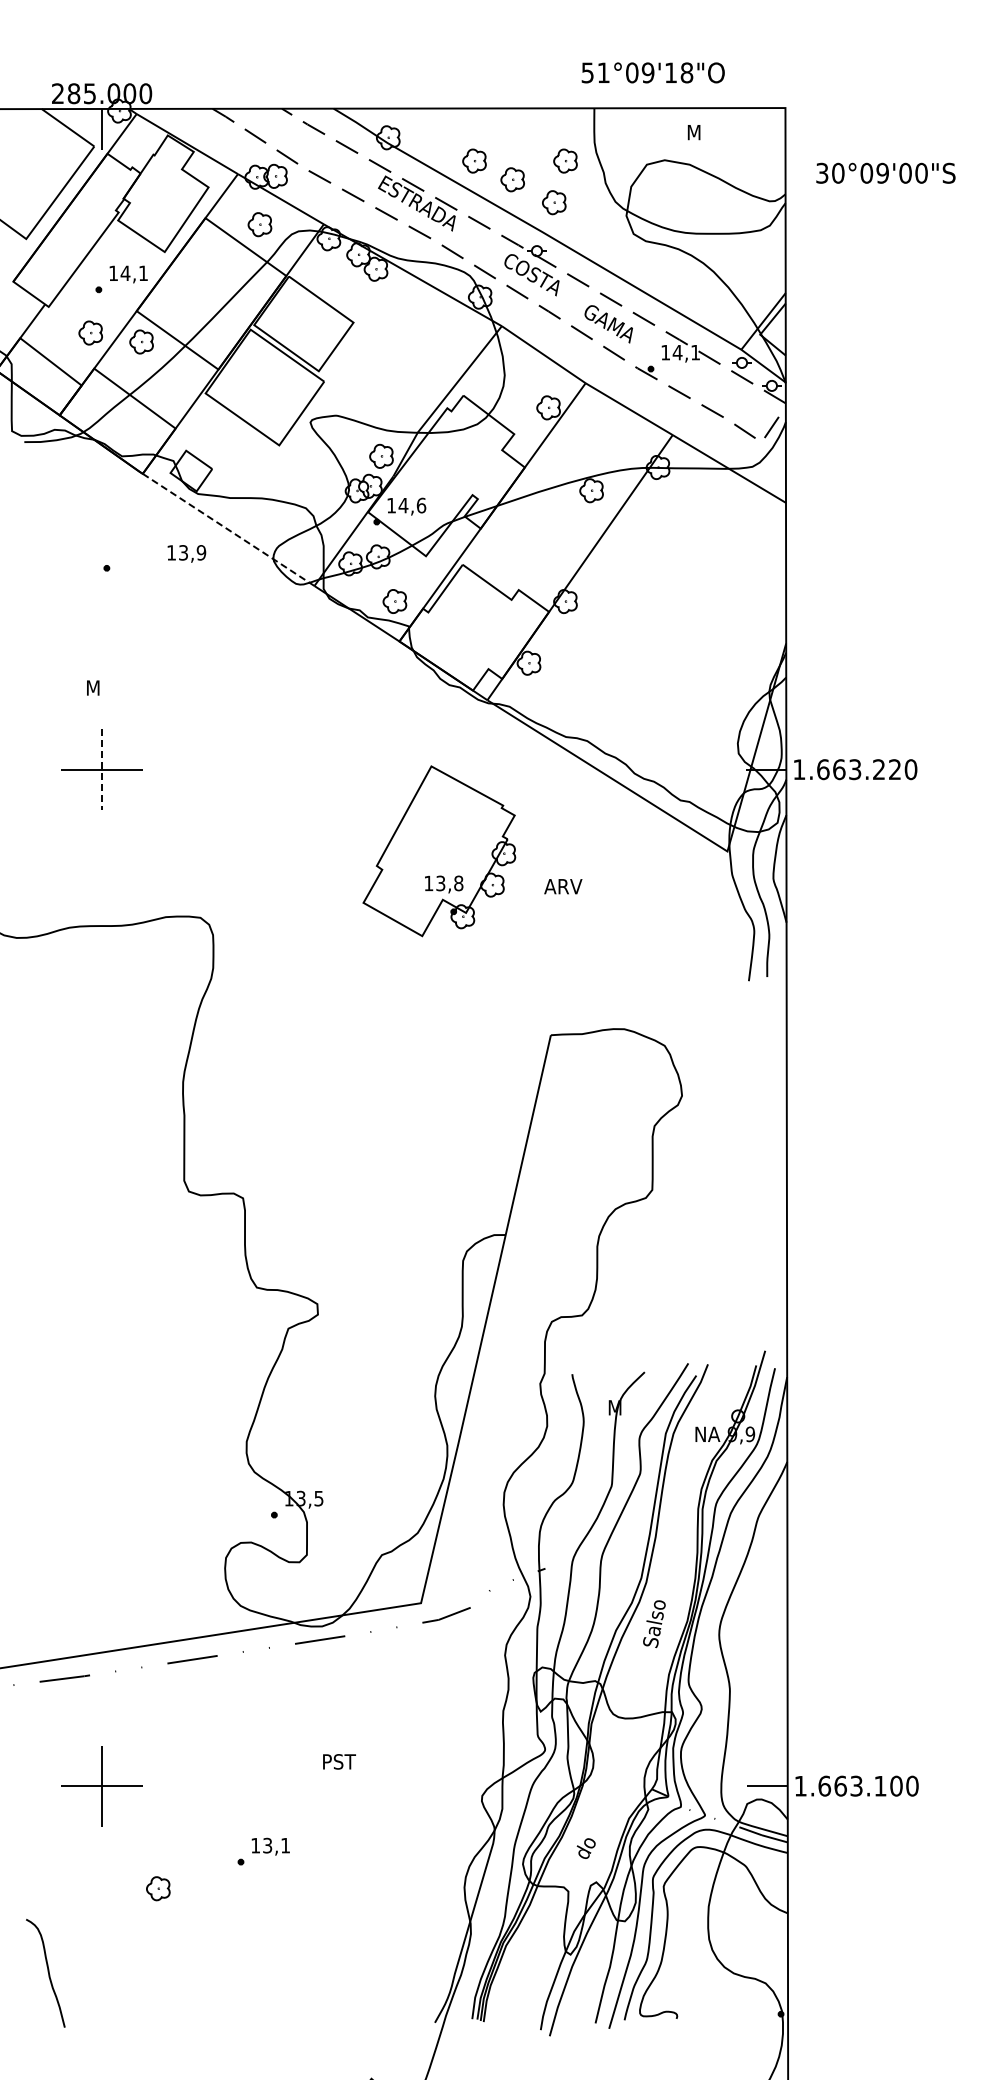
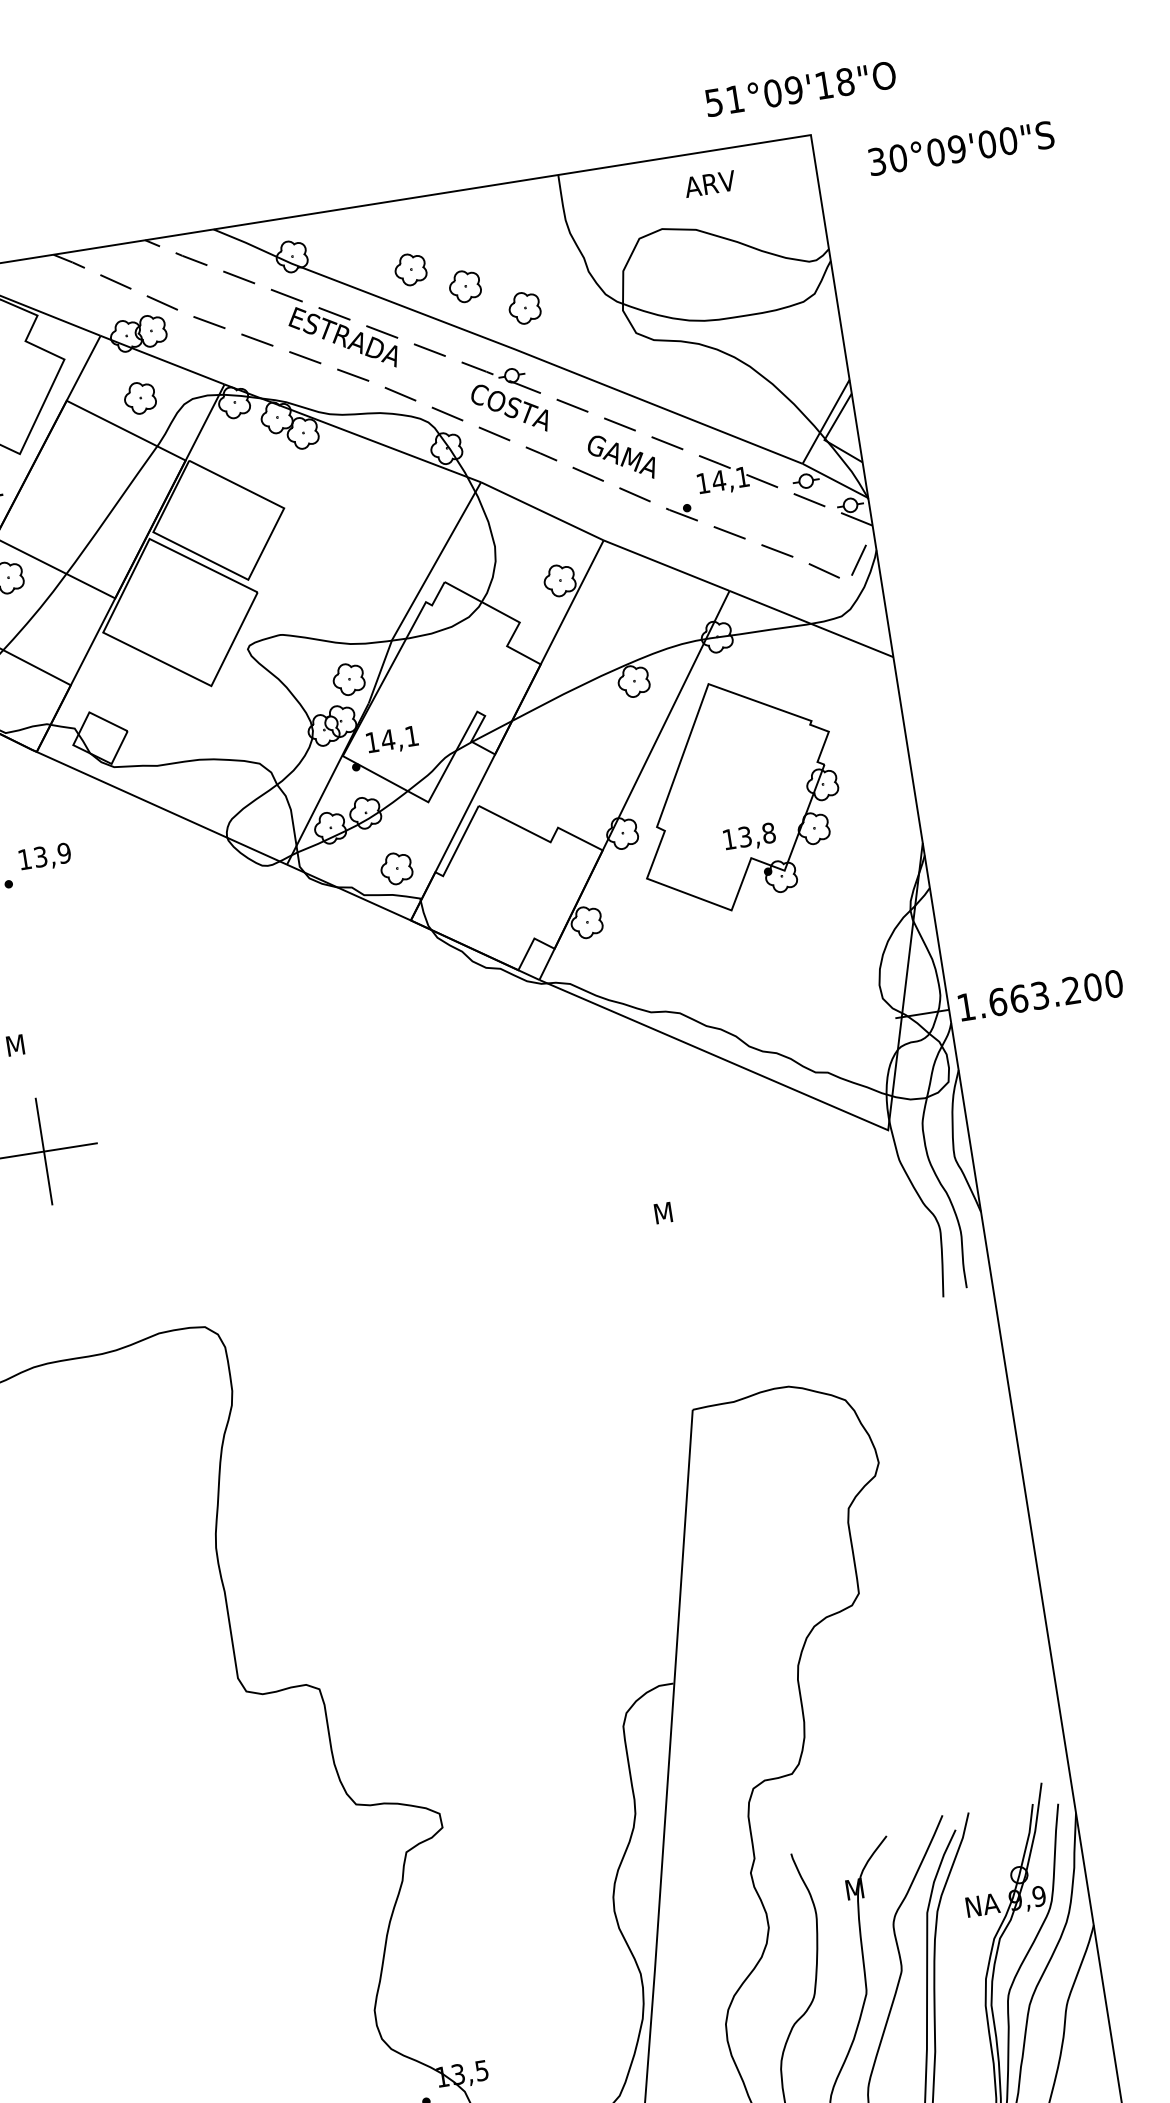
text: (652, 72) -> (799, 88), moved
text: (705, 132) -> (710, 183), M -> ARV
part: (565, 160) -> (530, 249), removed
text: (885, 172) -> (960, 147), moved
text: (421, 505) -> (411, 736), 14,6 -> 14,1
line: (228, 529) -> (161, 807), dashed -> solid
text: (186, 553) -> (44, 857), moved
line: (101, 769) -> (43, 1151), dashed -> solid
text: (894, 769) -> (1092, 987), 1.663.220 -> 1.663.200
part: (439, 851) -> (736, 794), moved
text: (563, 886) -> (678, 1210), ARV -> M

